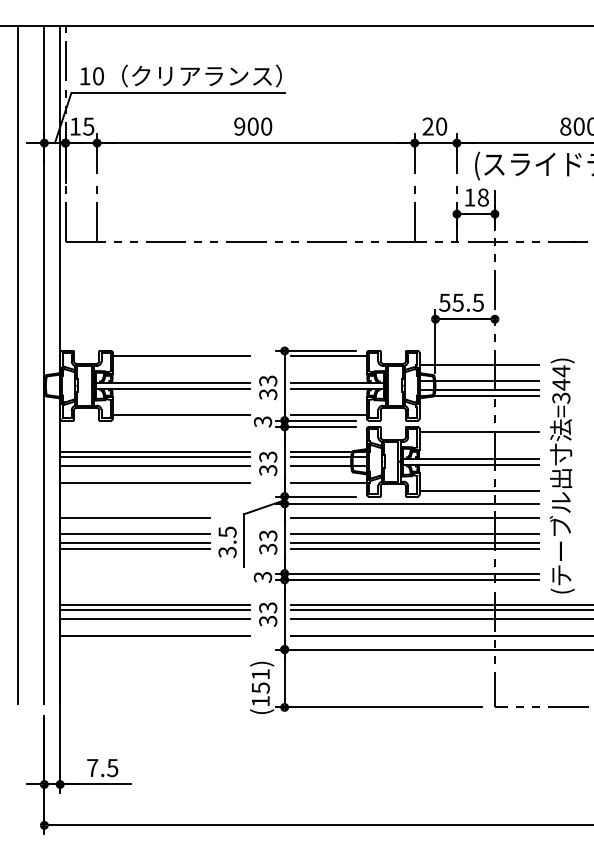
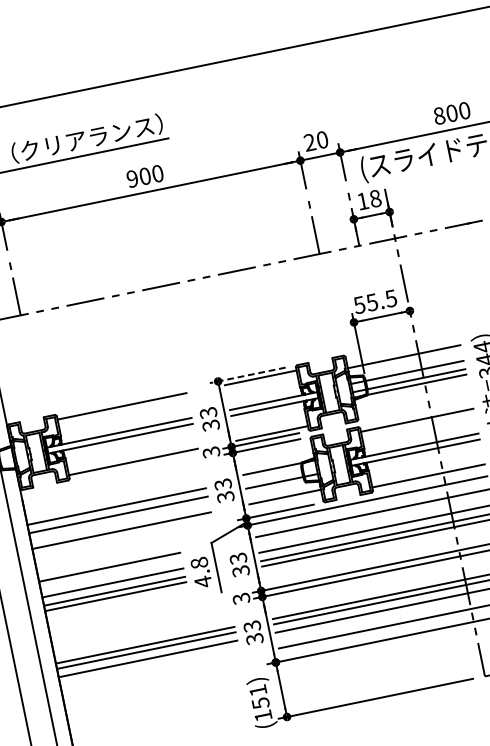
line: (315, 350) -> (247, 375), solid -> dashed
line: (154, 451) -> (115, 501), removed
line: (328, 457) -> (280, 473), removed
text: (227, 542) -> (201, 572), 3.5 -> 4.8
line: (154, 635) -> (150, 674), removed

